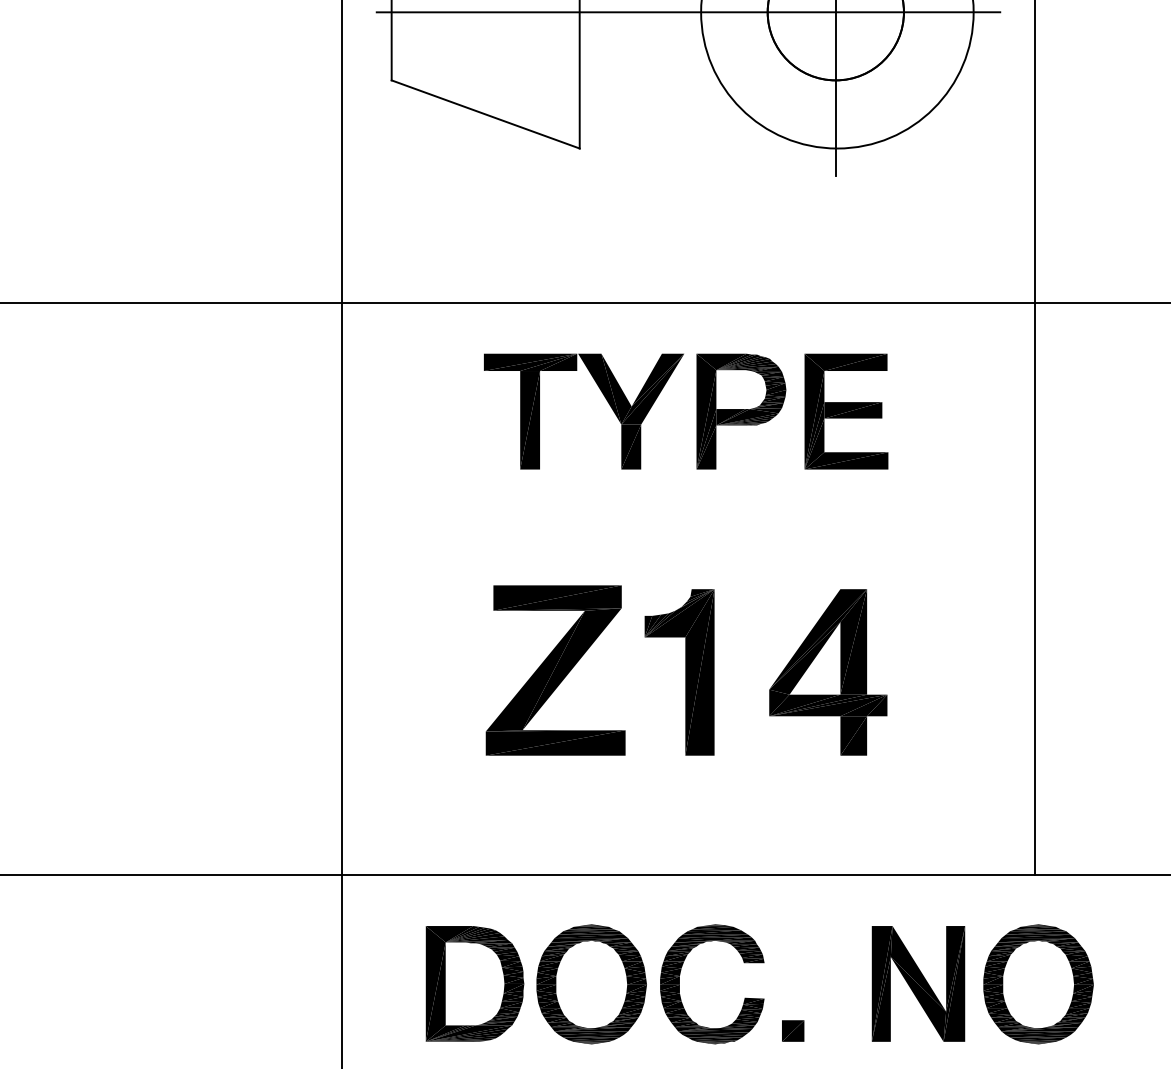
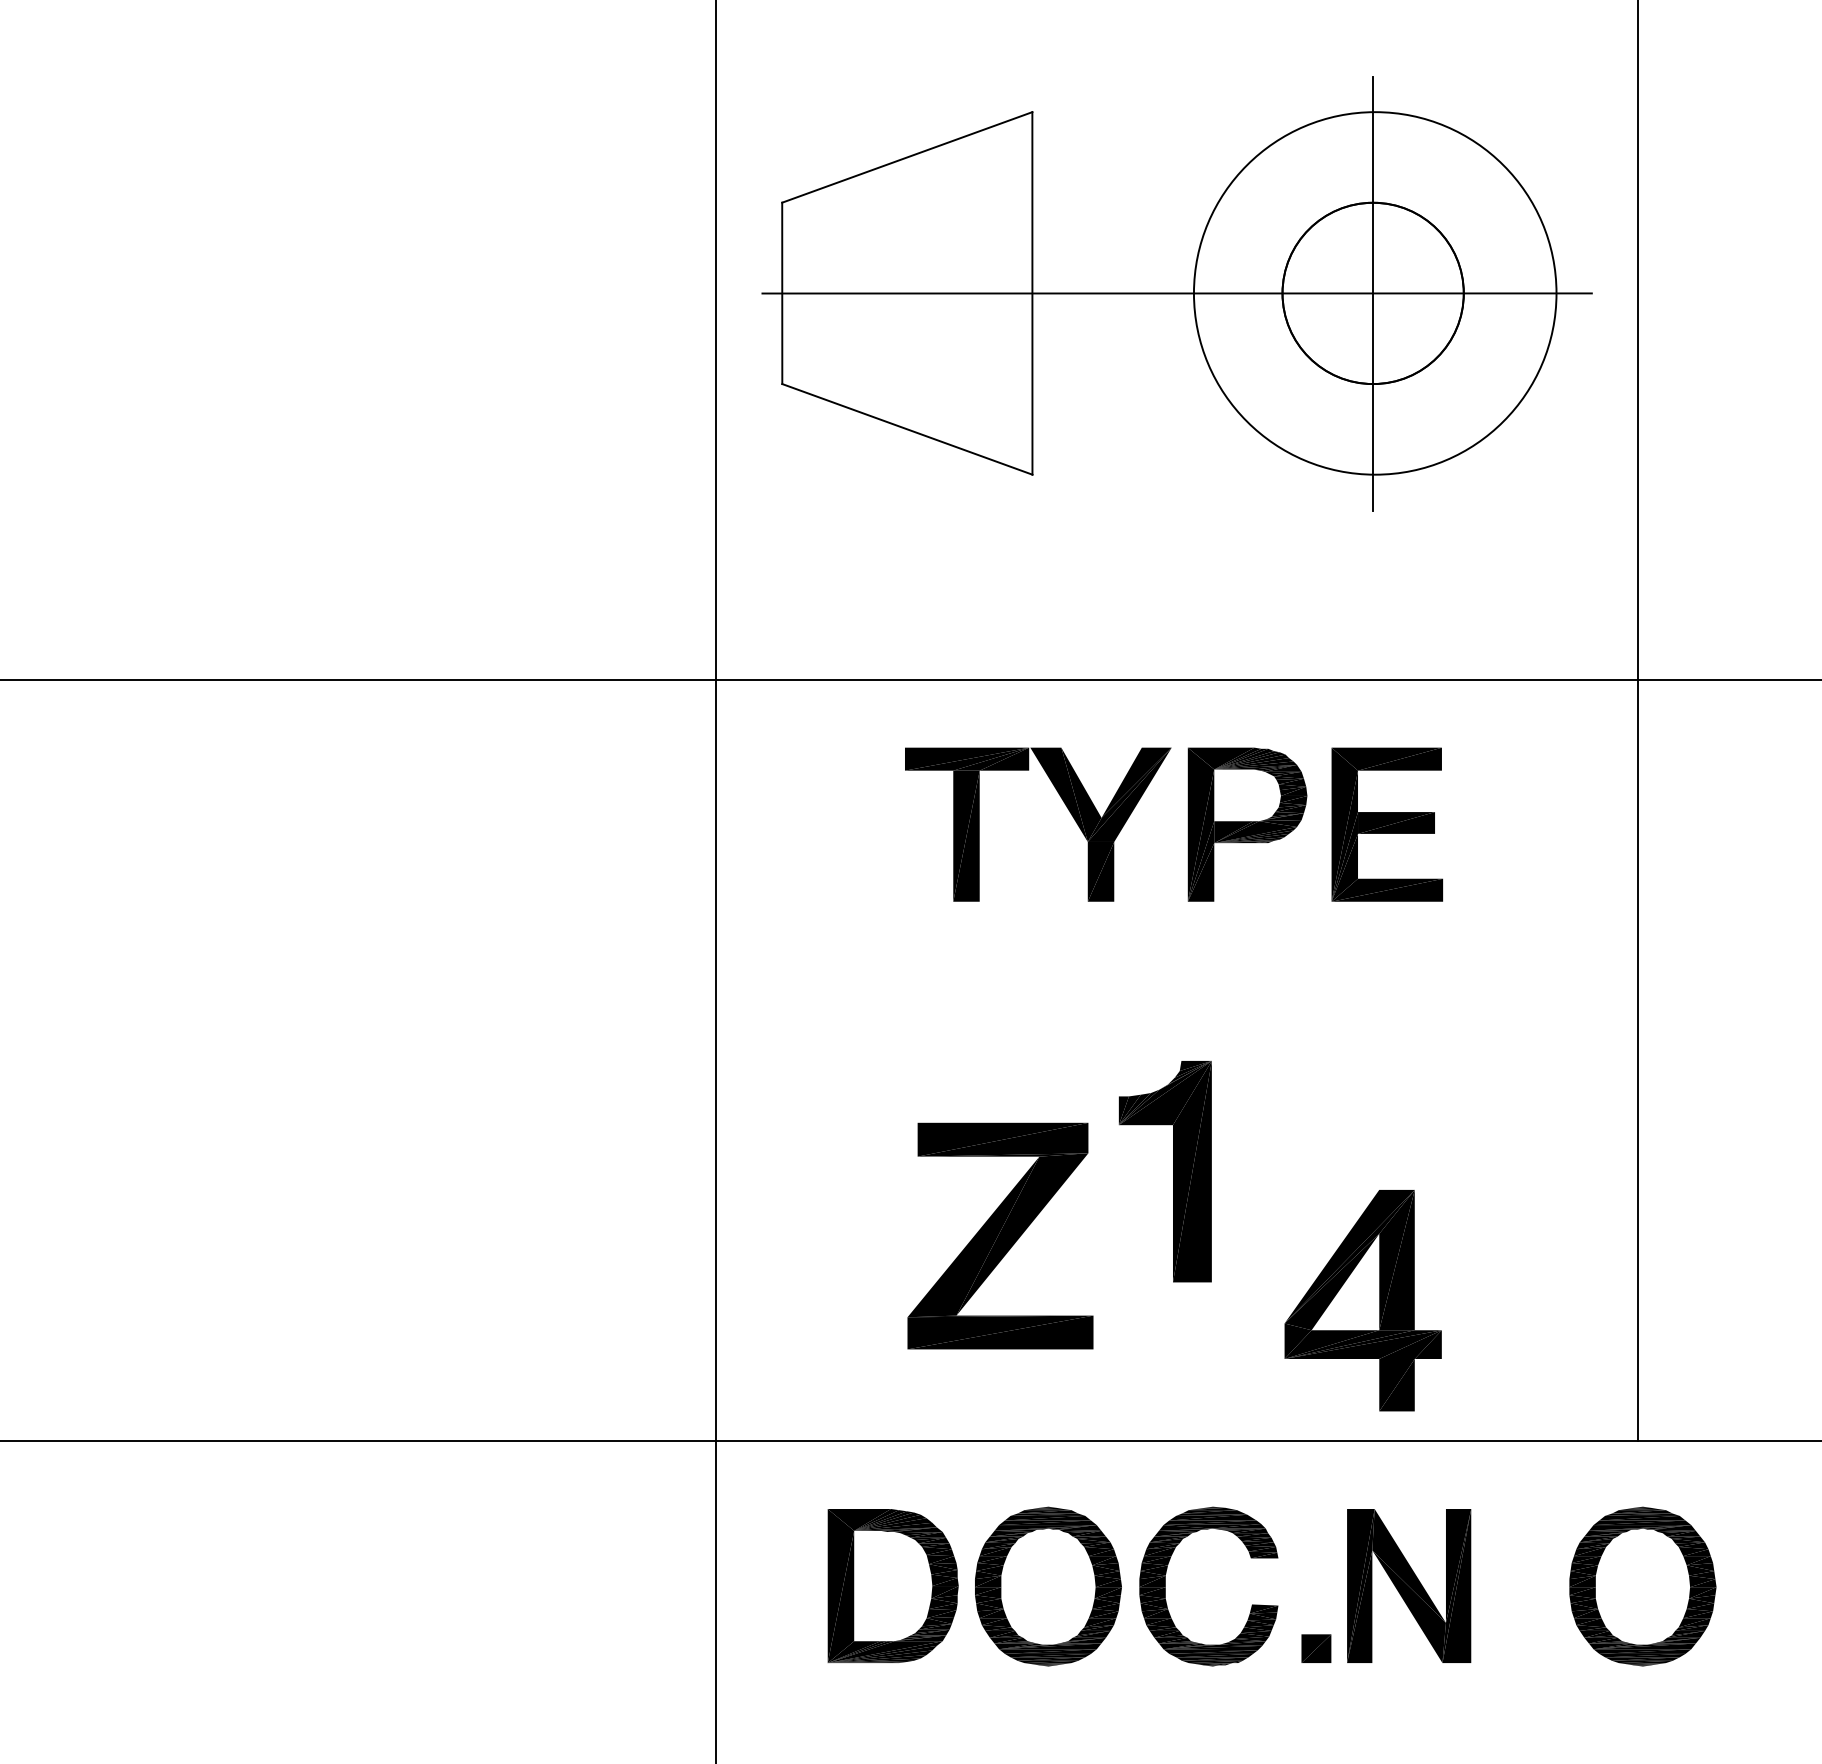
part: (555, 670) -> (1000, 1235), moved
part: (827, 672) -> (1362, 1300), moved
part: (918, 983) -> (1409, 1585), moved

